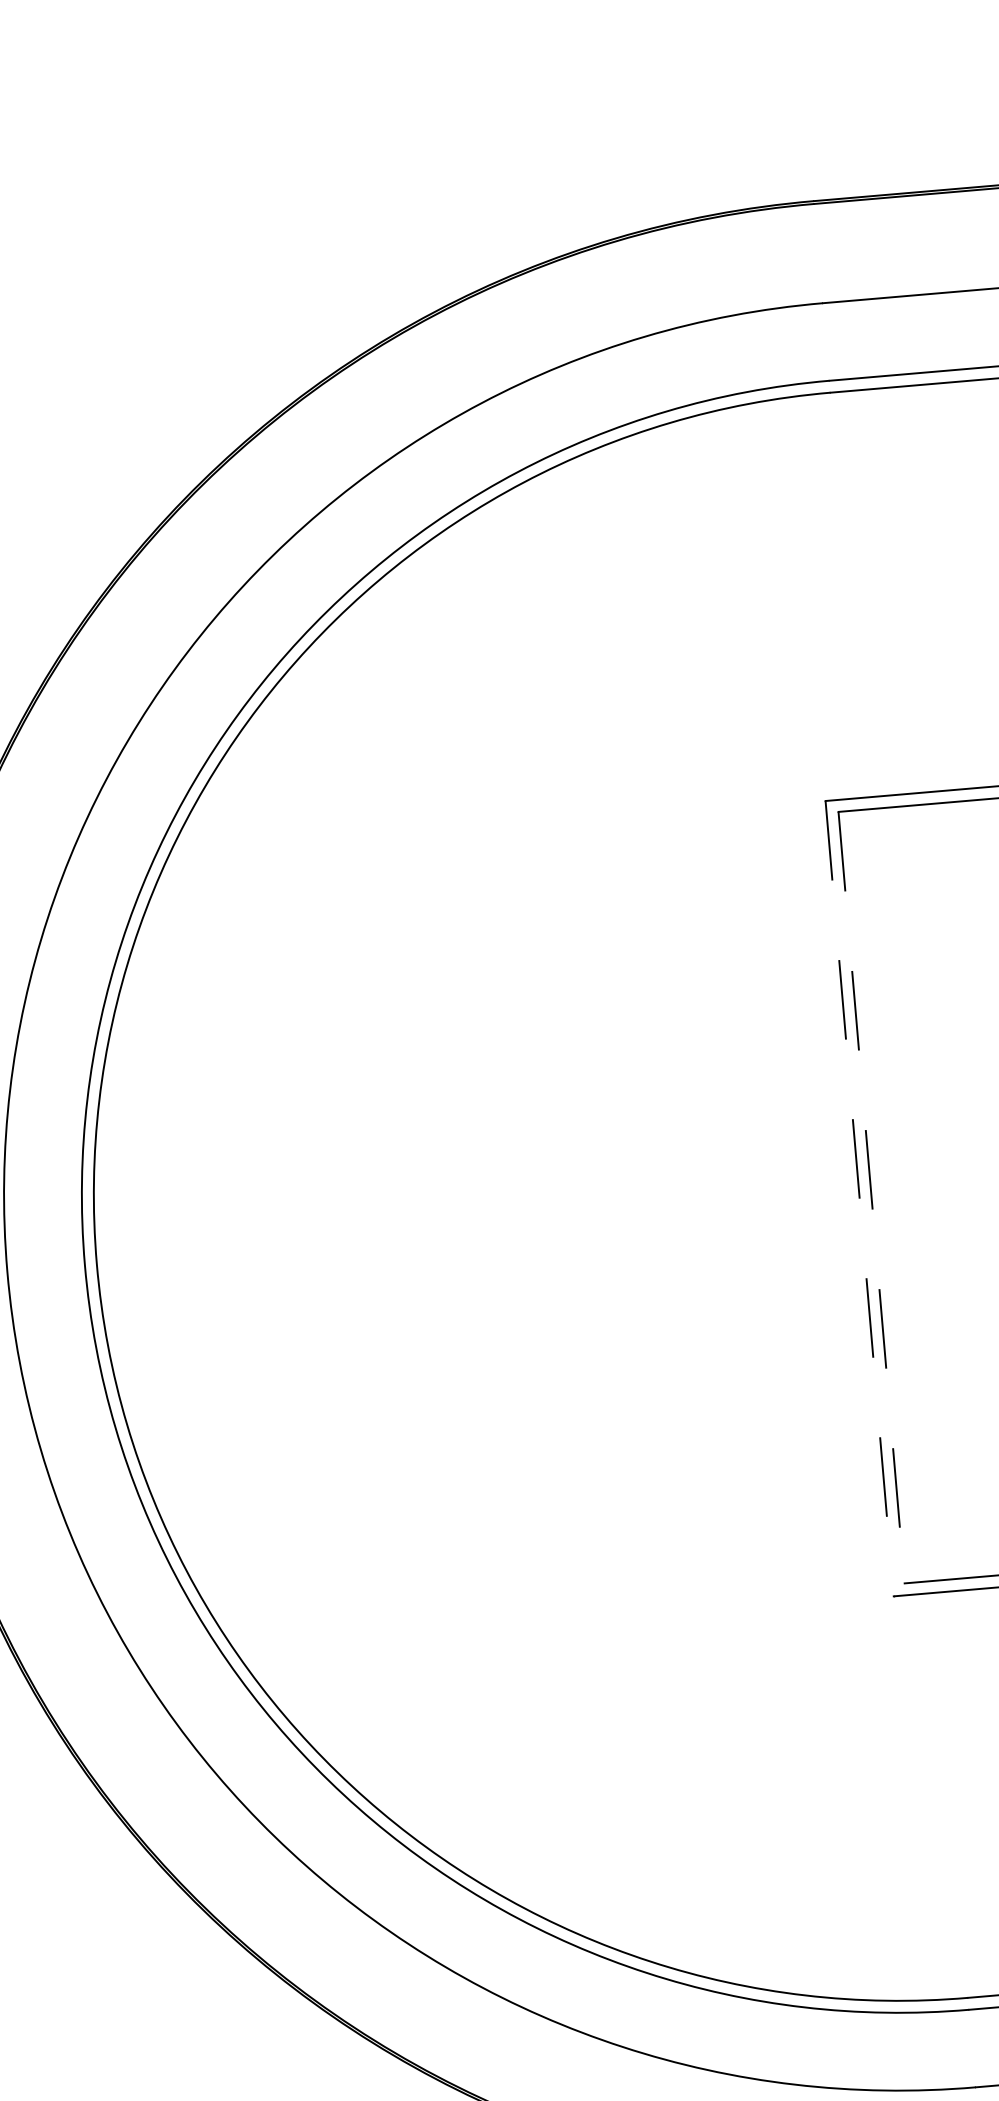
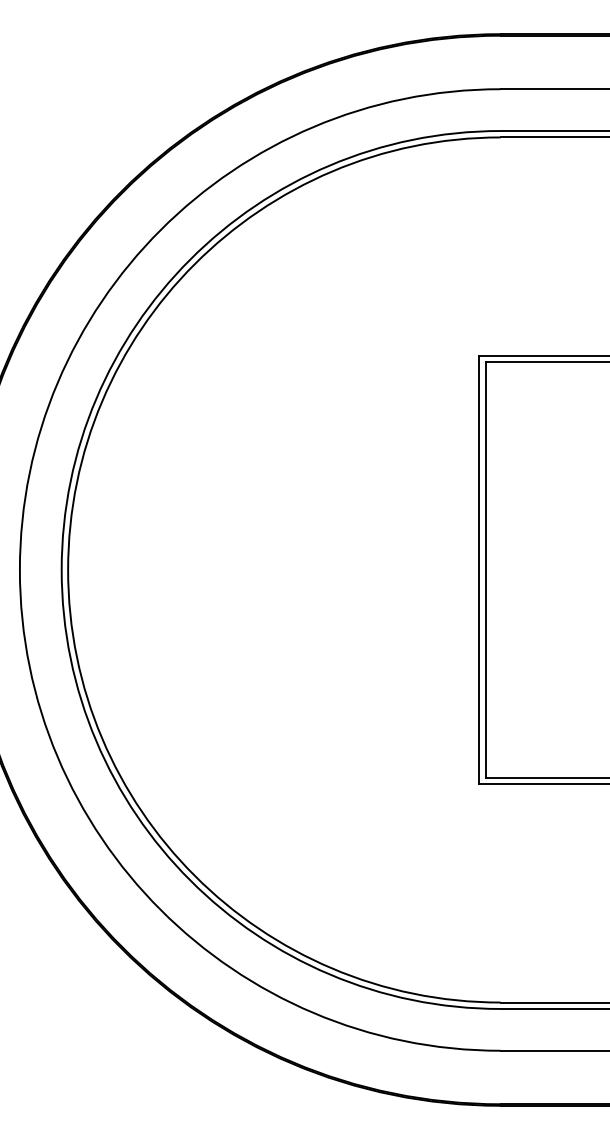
line: (871, 1198) -> (485, 570), dashed -> solid
line: (860, 1199) -> (479, 570), dashed -> solid

